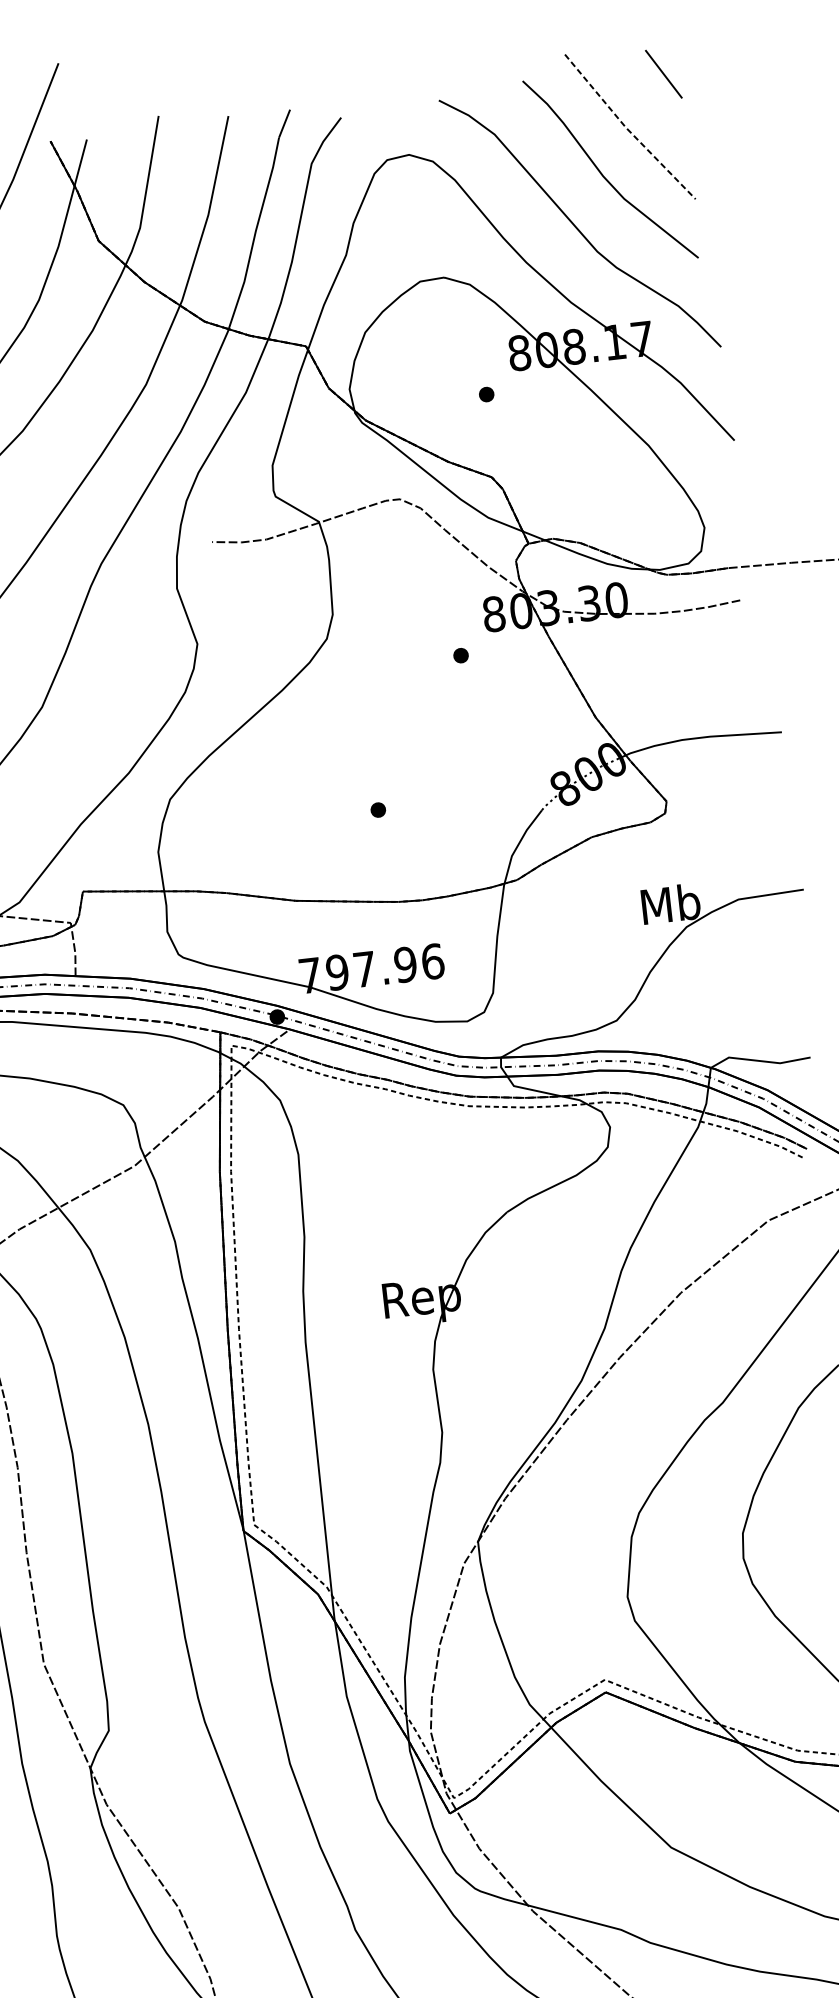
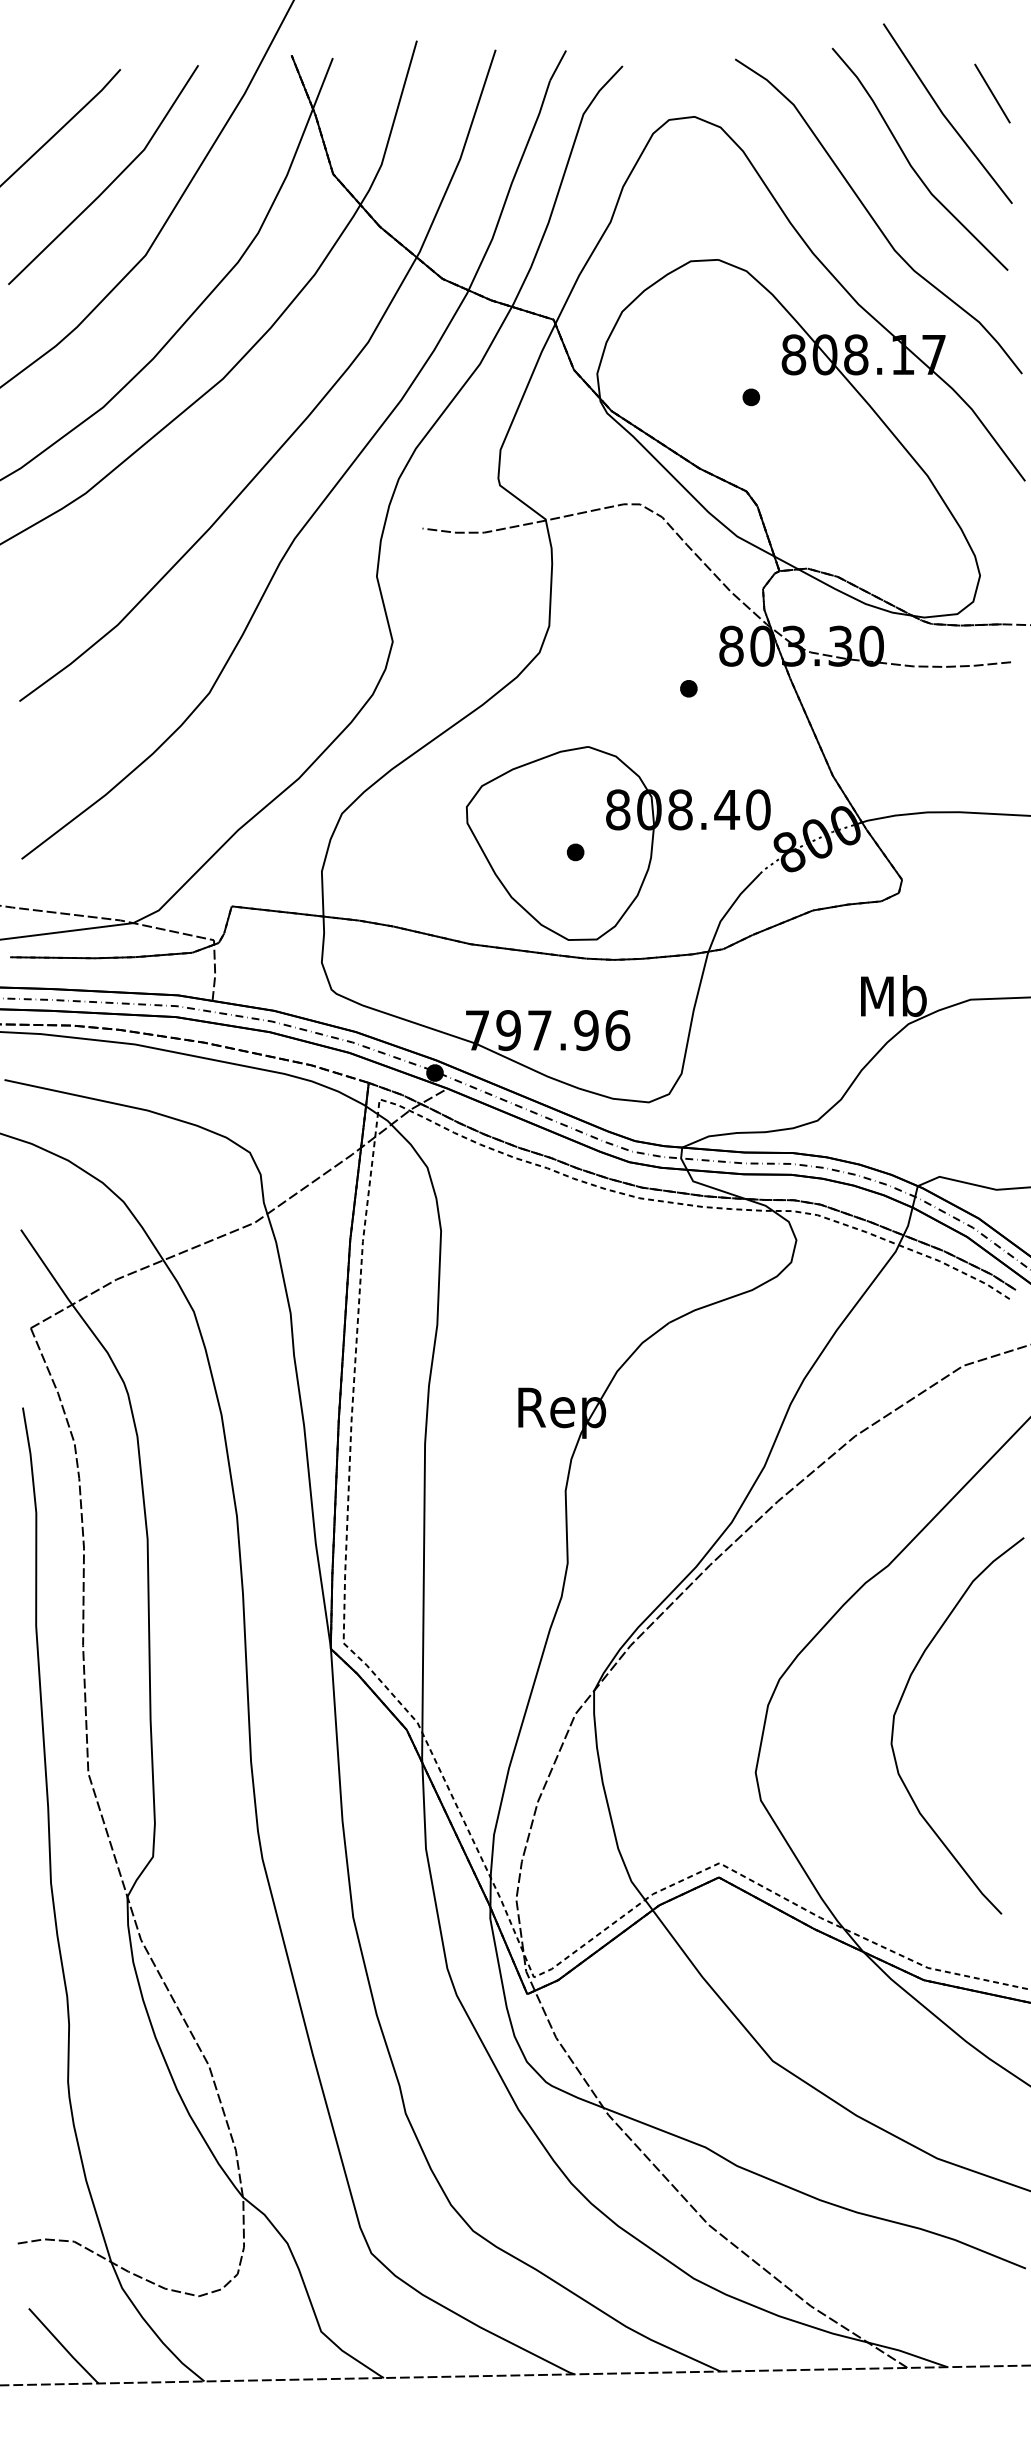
line: (663, 74) -> (992, 93), moved
line: (627, 128) -> (944, 115), dashed -> solid
part: (414, 798) -> (618, 843), added

